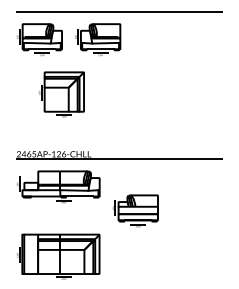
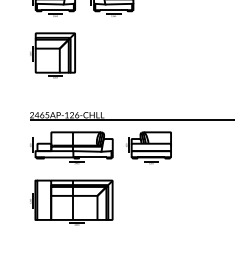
part: (61, 94) -> (52, 55), moved
part: (135, 210) -> (148, 147), moved
part: (58, 256) -> (71, 202), moved

